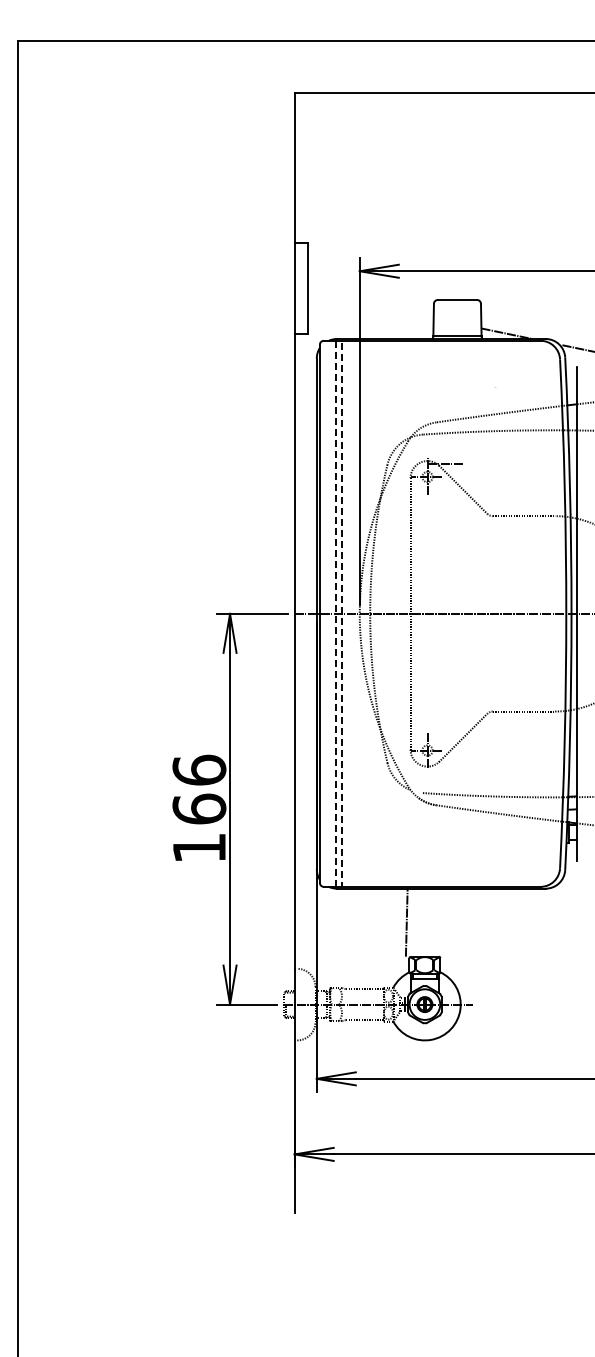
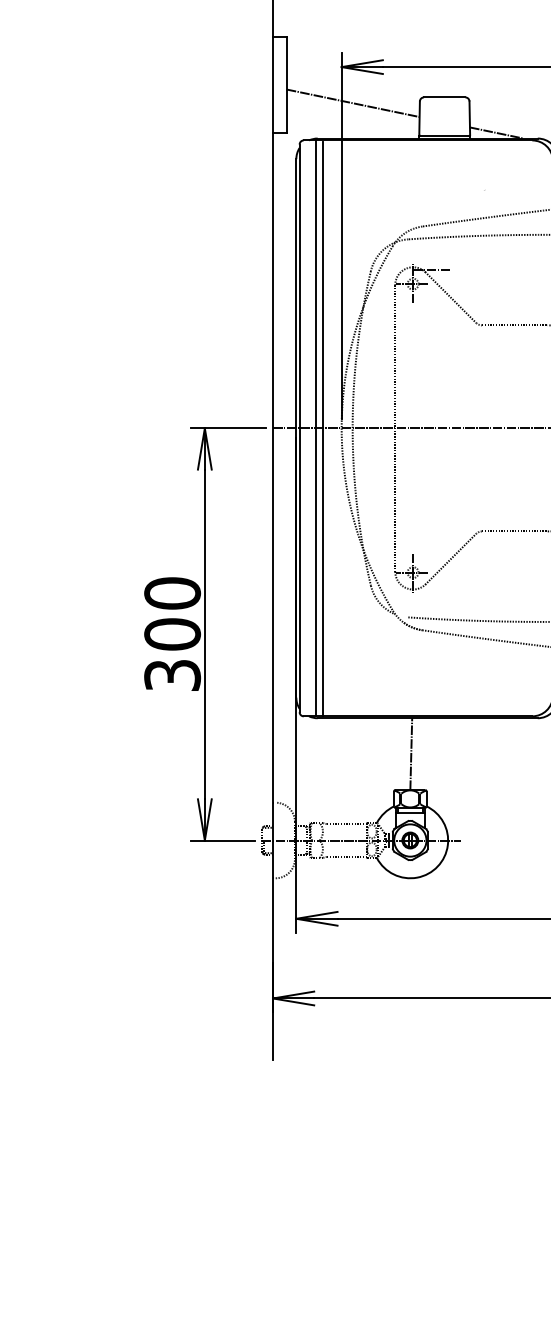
line: (370, 305) -> (352, 103), added
line: (335, 614) -> (316, 429), dashed -> solid
line: (342, 615) -> (323, 430), dashed -> solid
text: (199, 808) -> (172, 633), 166 -> 300
line: (406, 922) -> (410, 753), moved

